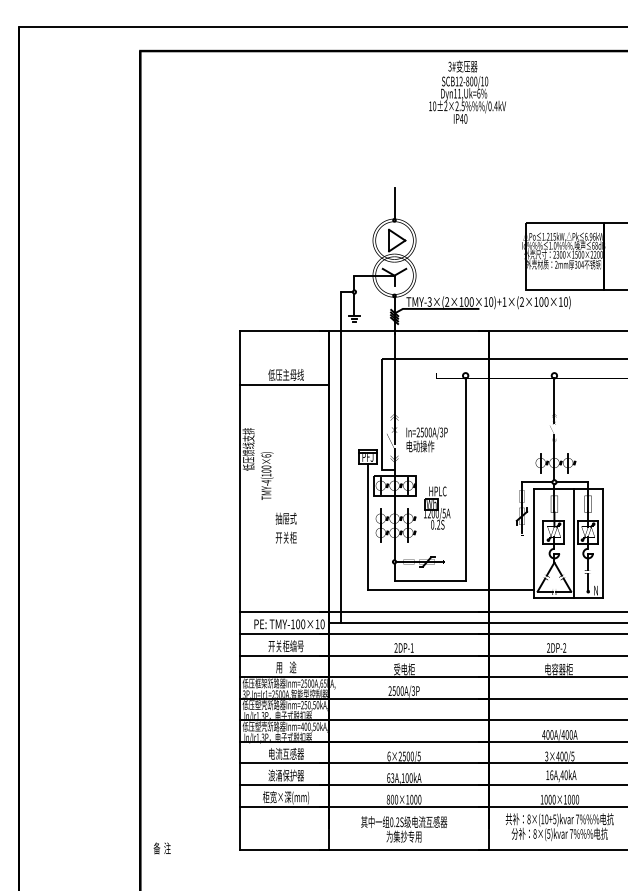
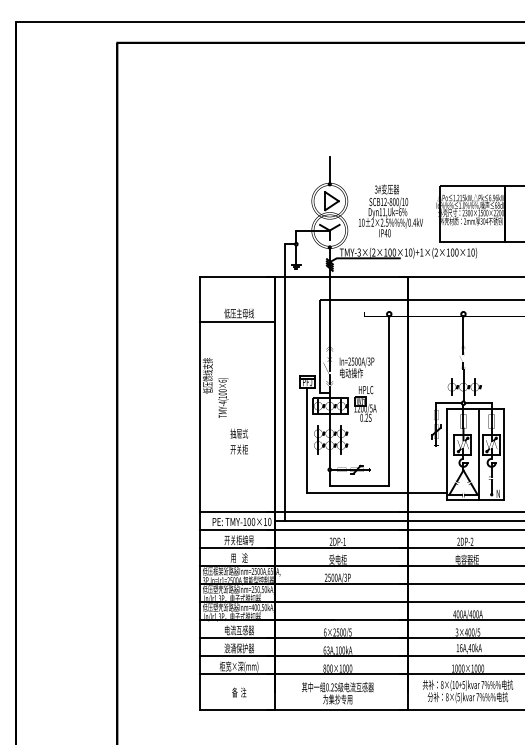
text: (467, 91) -> (390, 210), moved
part: (437, 507) -> (365, 403), moved
text: (161, 848) -> (238, 692), moved

